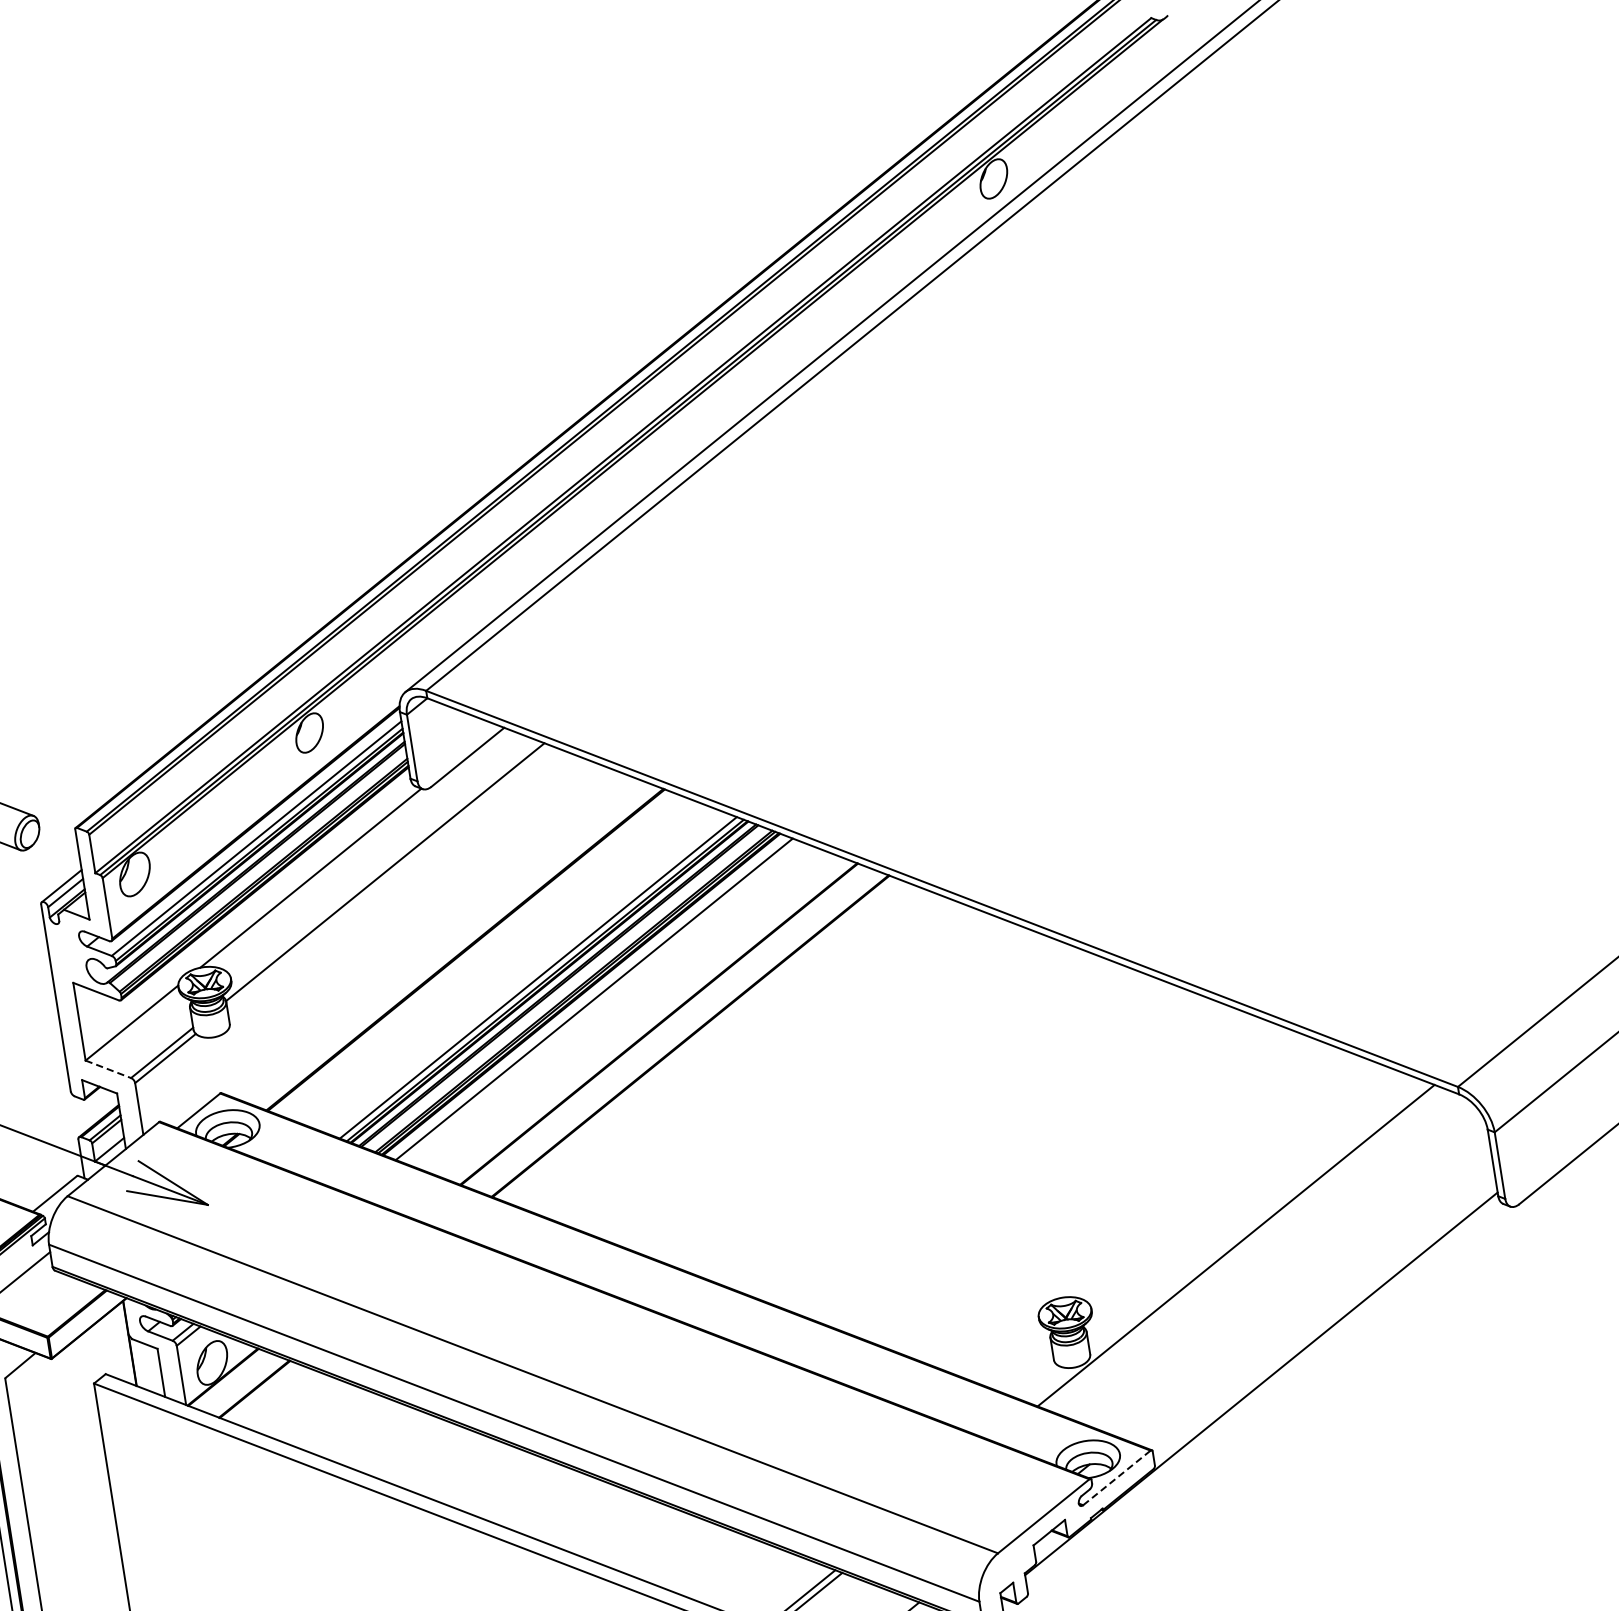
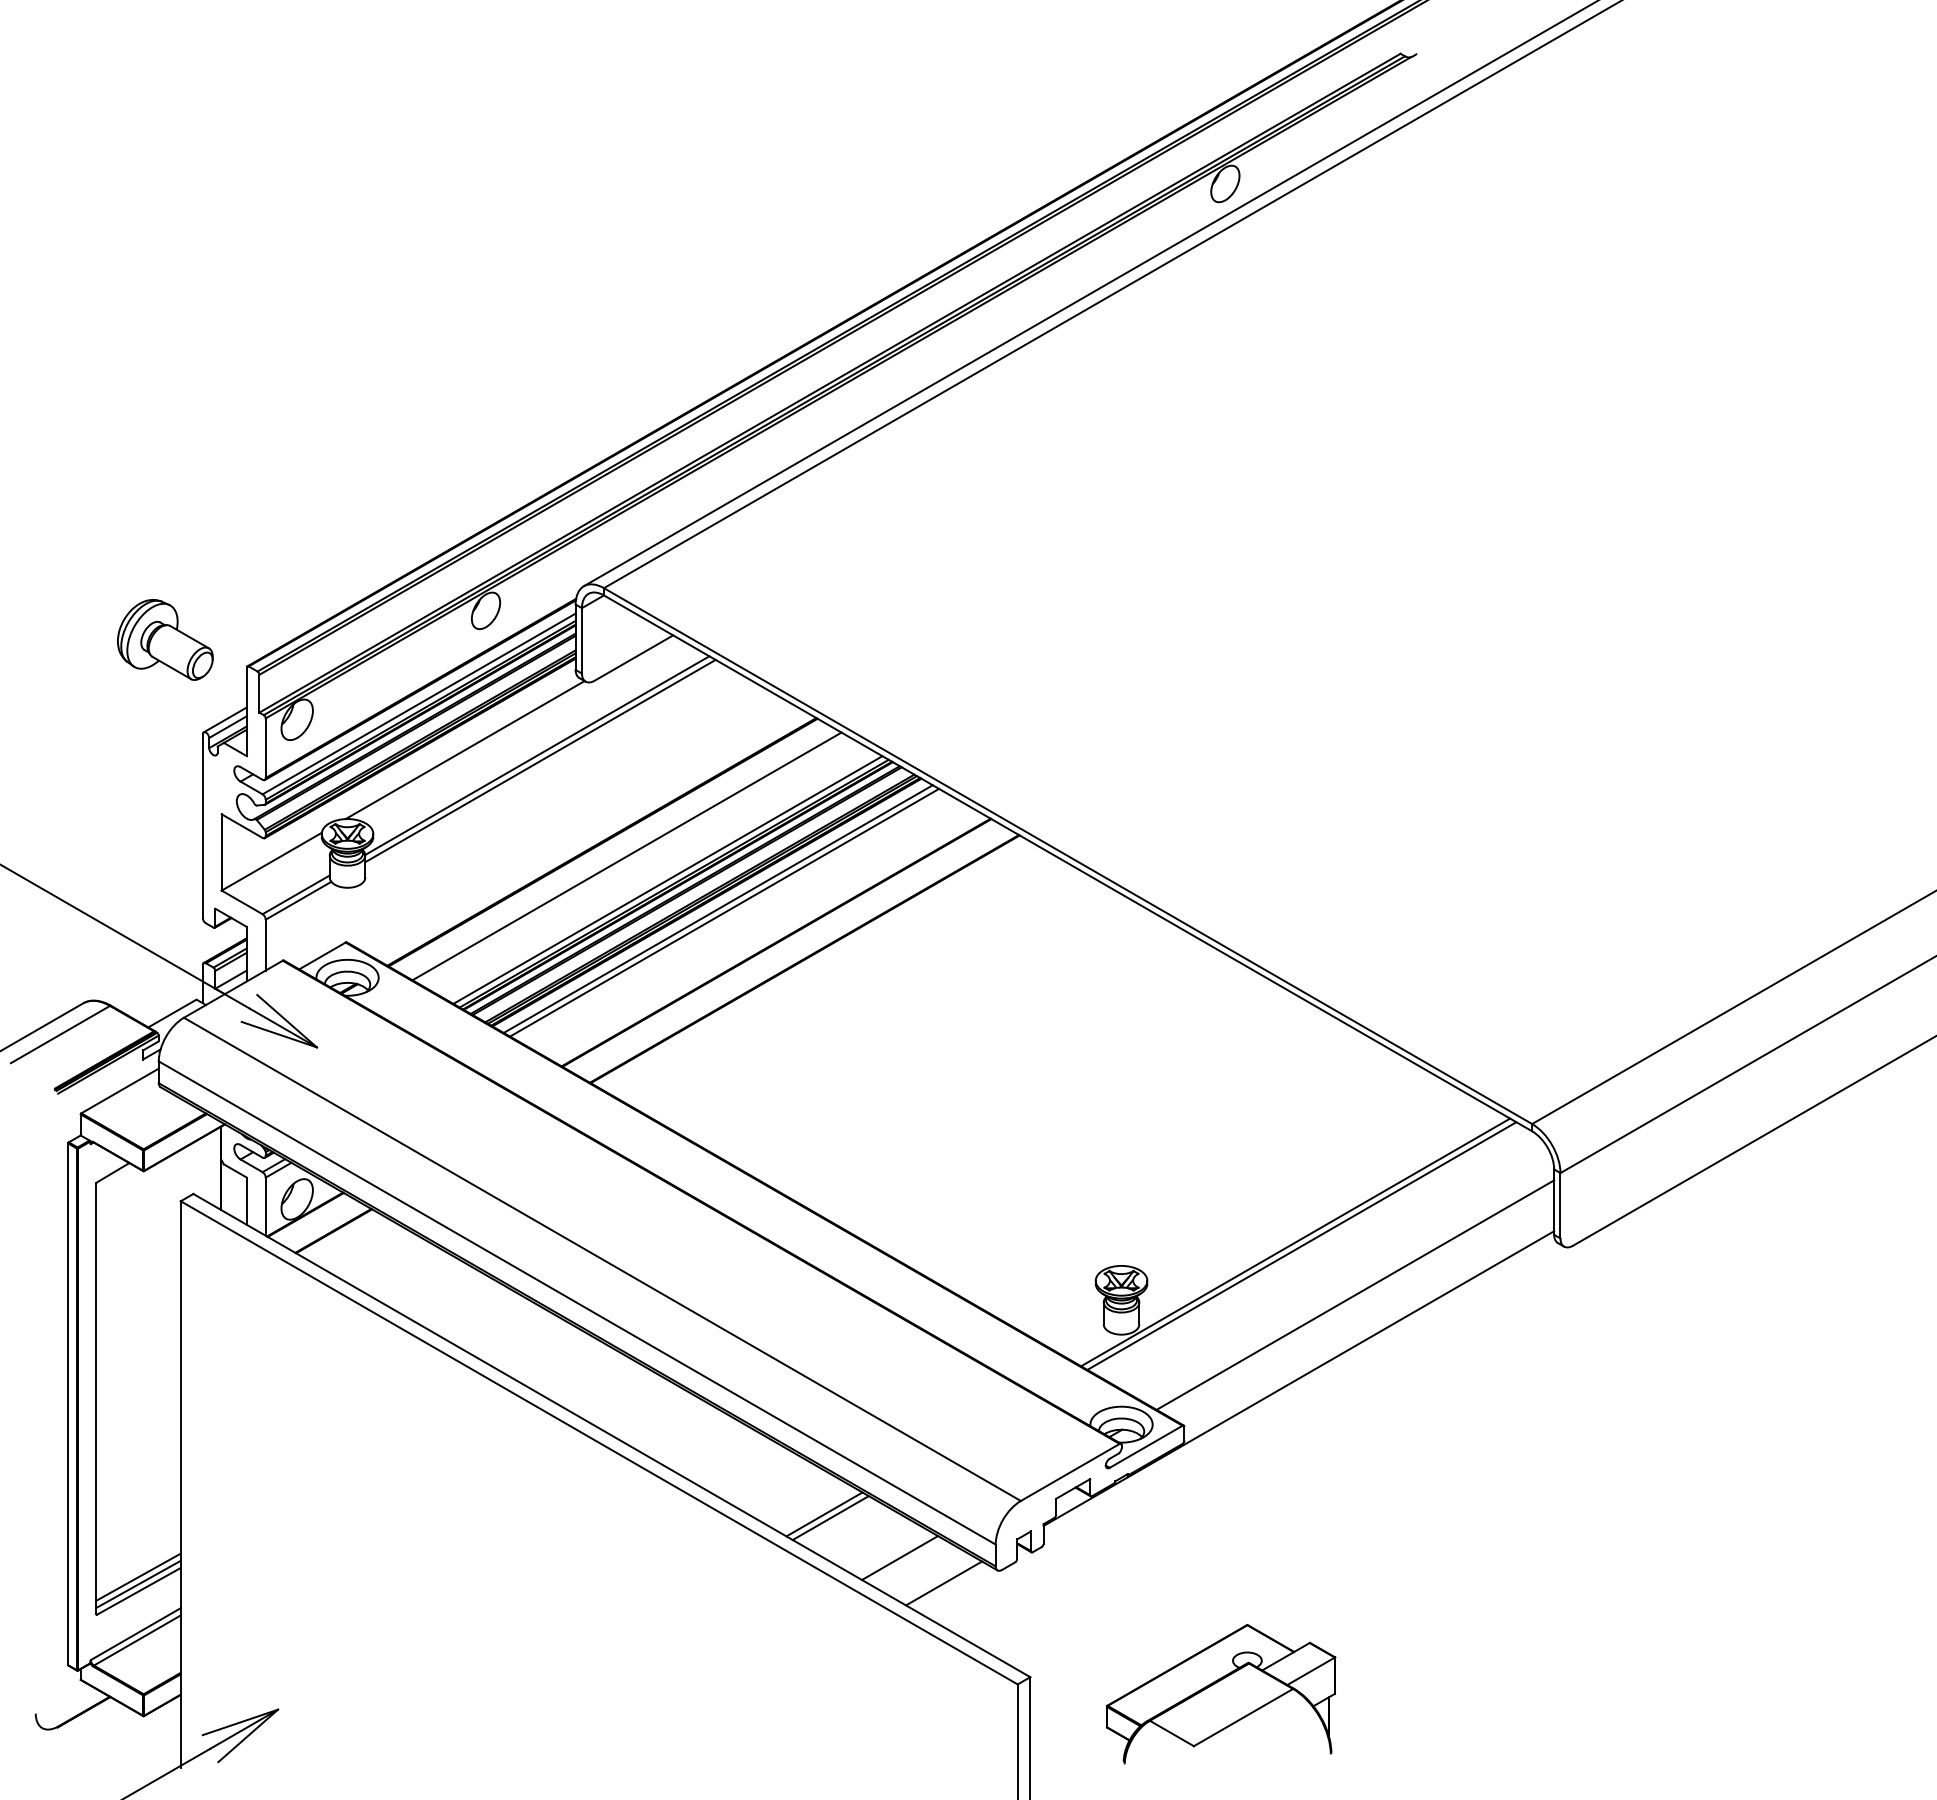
line: (389, 876) -> (540, 760), added
line: (492, 960) -> (626, 856), added
line: (601, 1001) -> (724, 912), added
line: (108, 1069) -> (242, 902), dashed -> solid
line: (1242, 1247) -> (1301, 1245), added
line: (1305, 1289) -> (1355, 1294), added
line: (1117, 1477) -> (1146, 1446), dashed -> solid

